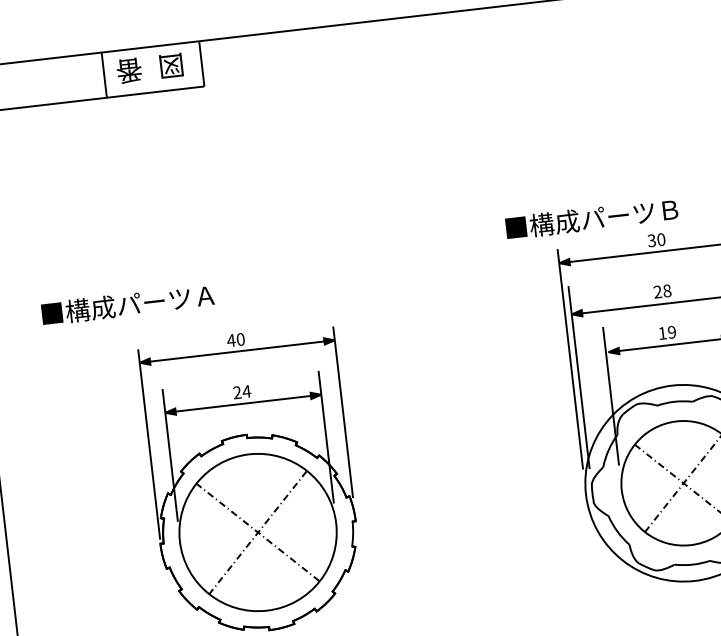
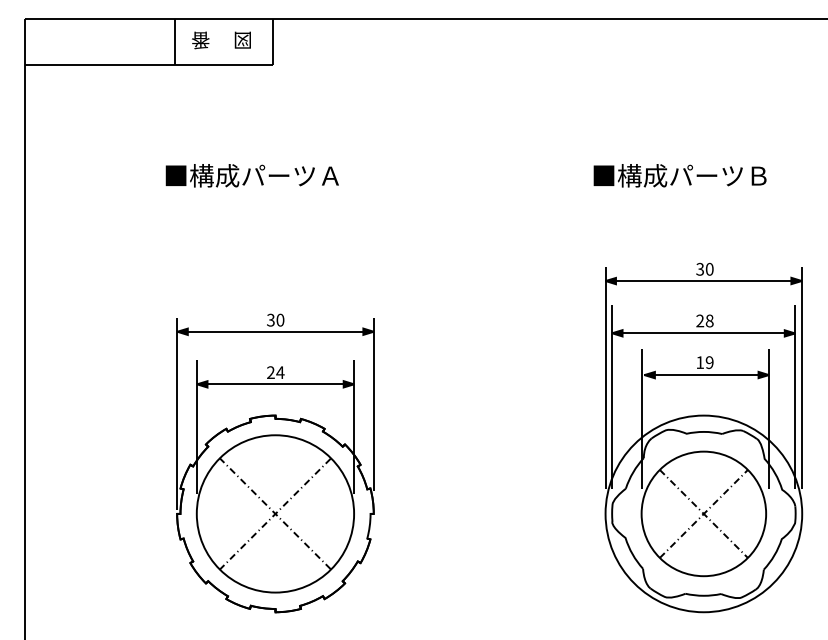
part: (170, 65) -> (242, 39), size x0.71
part: (129, 70) -> (200, 40), size x0.71
text: (591, 218) -> (679, 175), moved
text: (127, 304) -> (251, 175), moved
text: (230, 339) -> (270, 319), 40 -> 30

